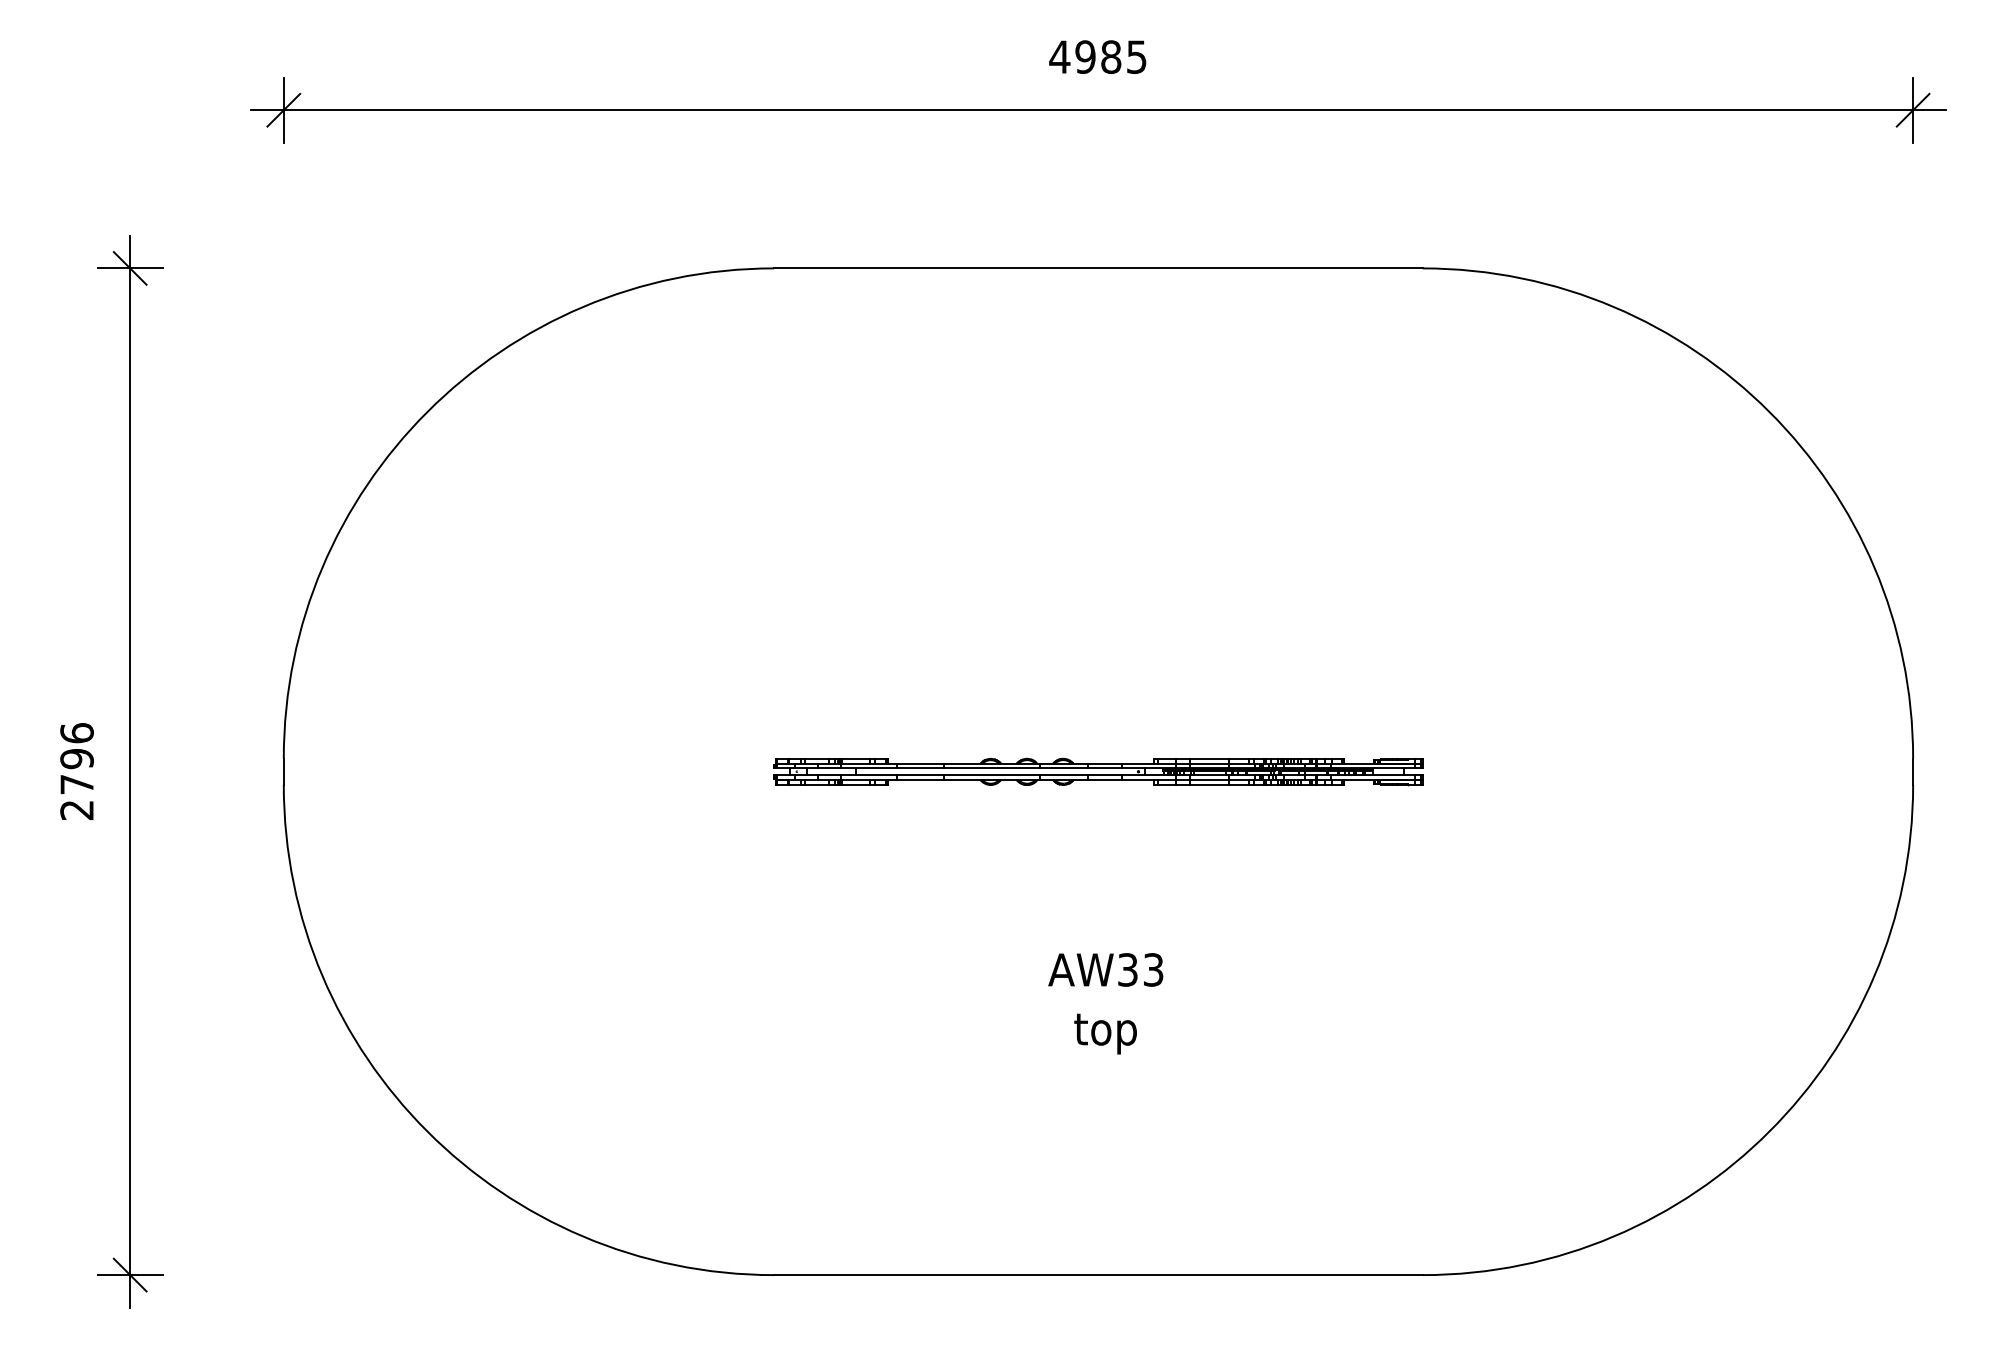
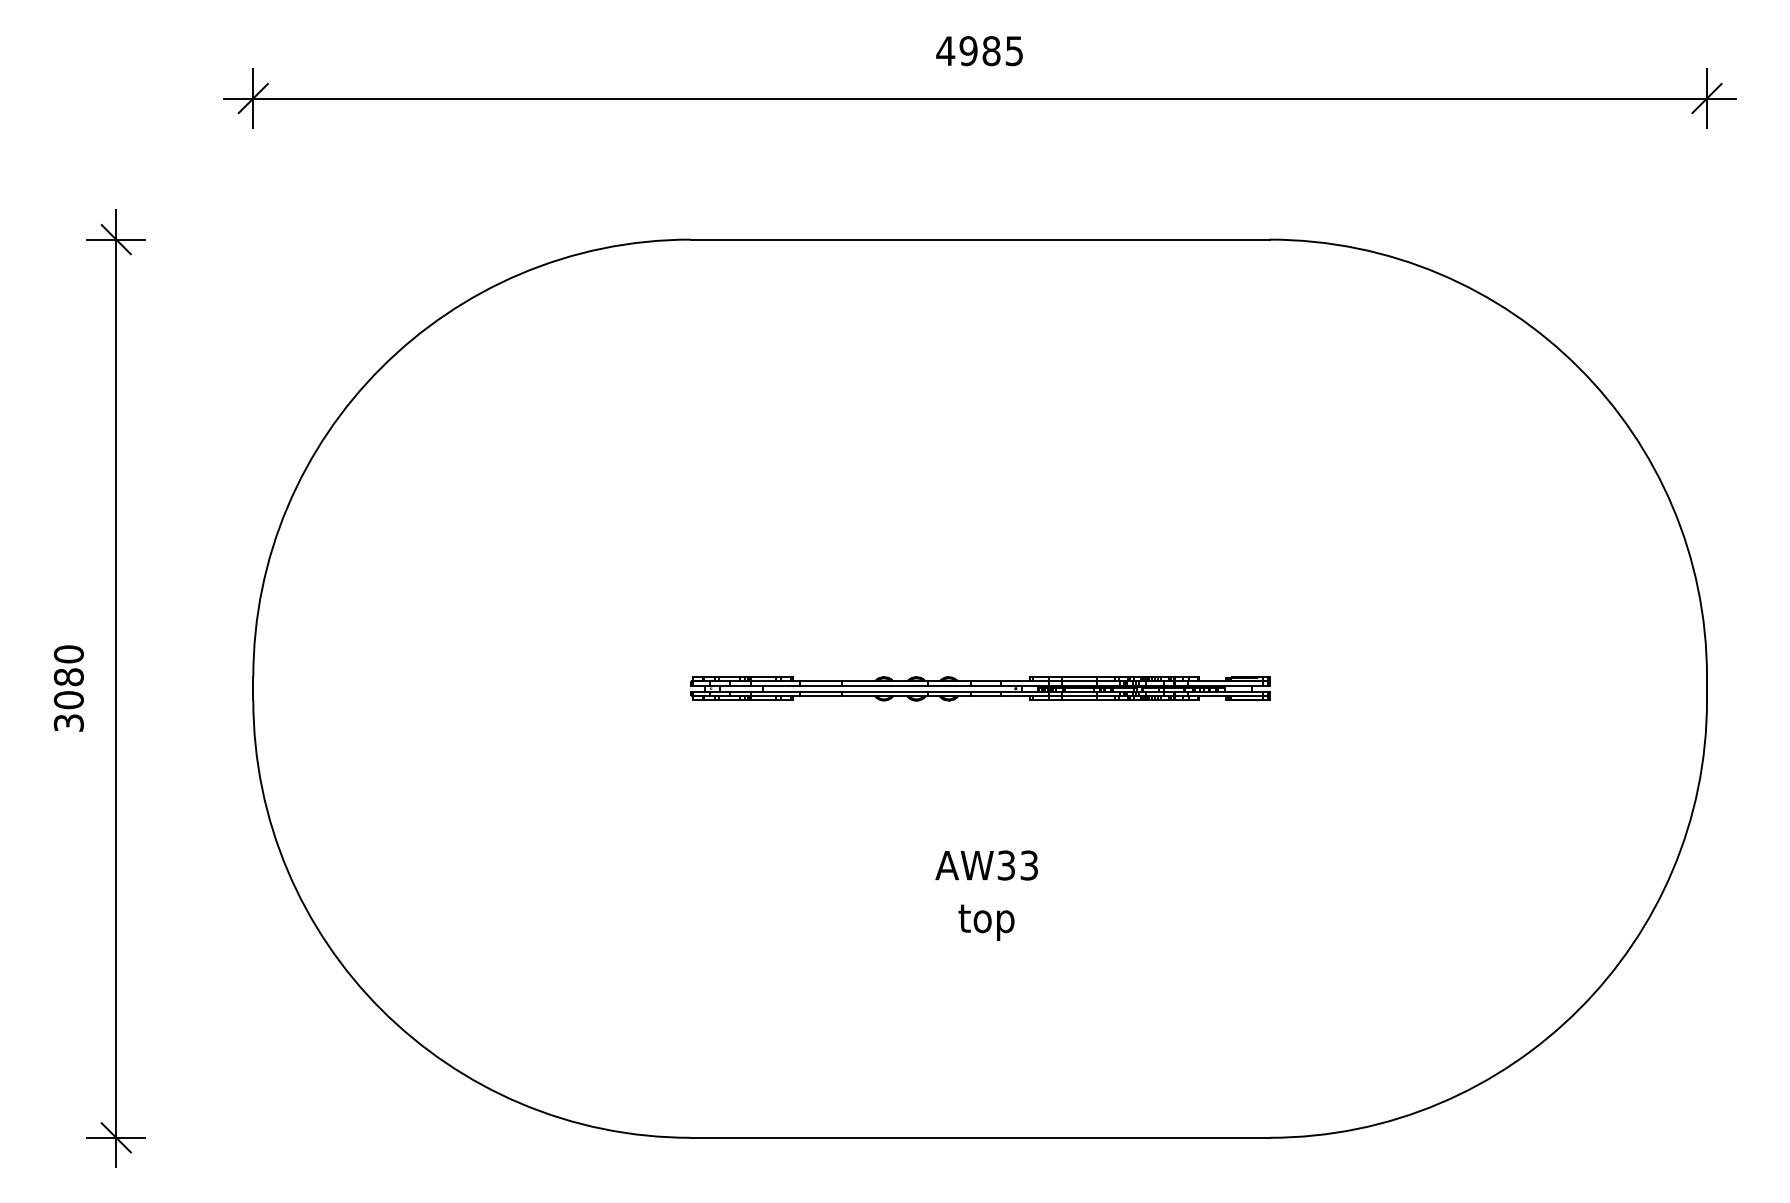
text: (76, 771) -> (68, 688), 2796 -> 3080

